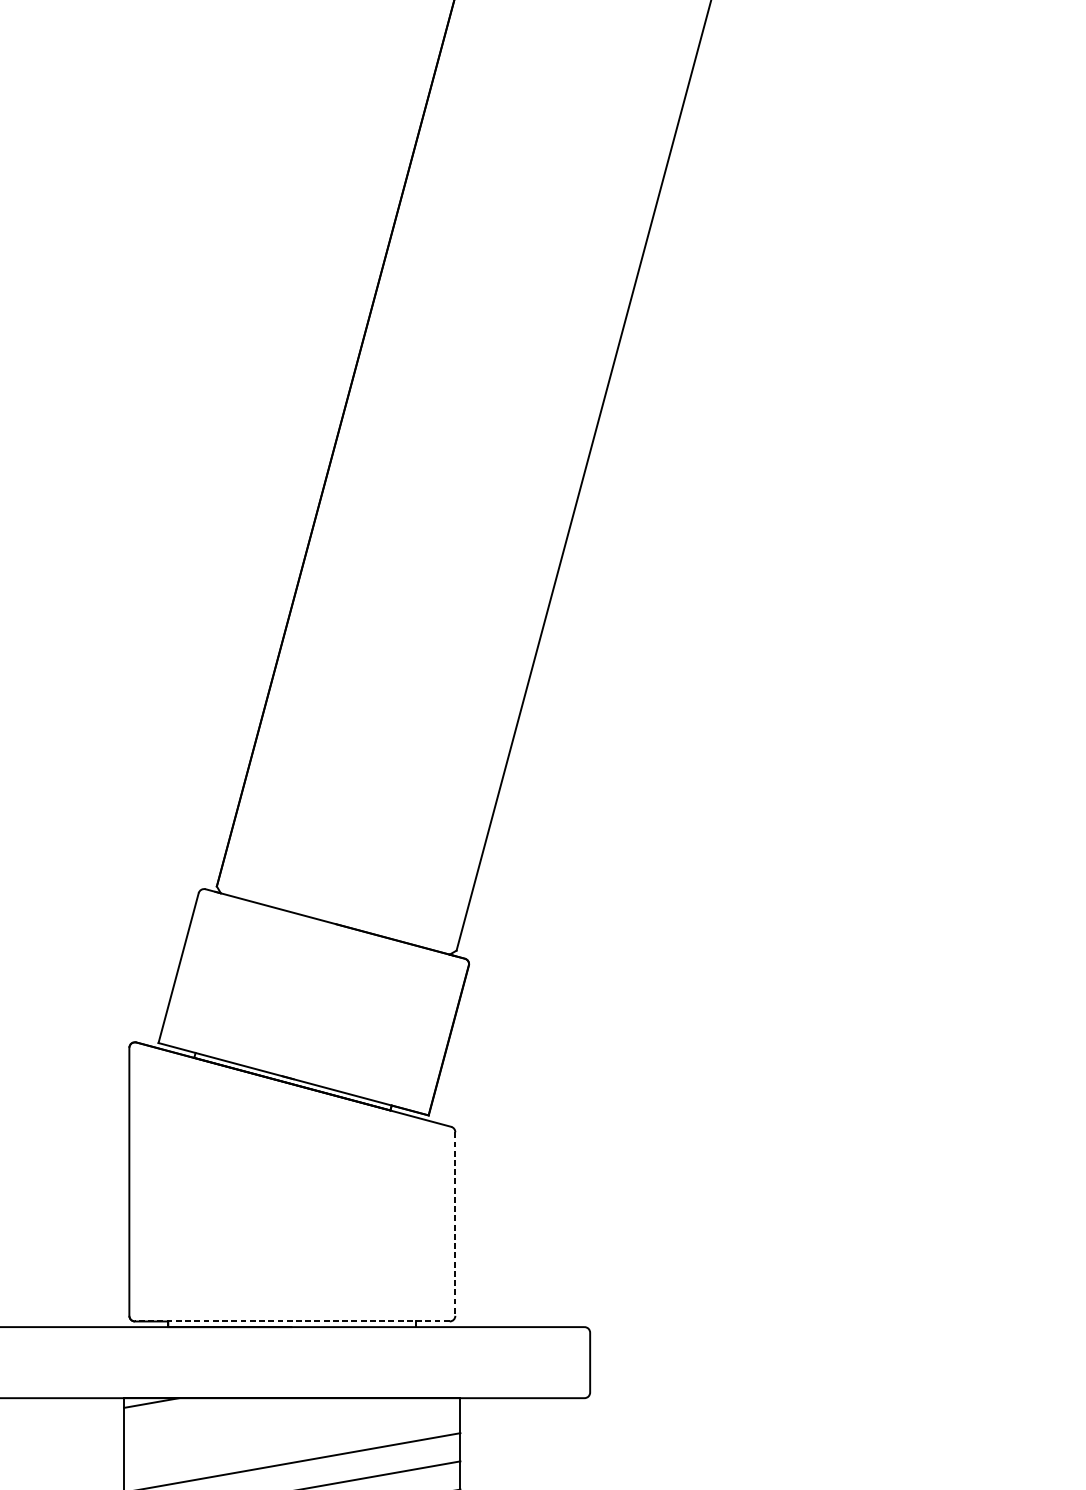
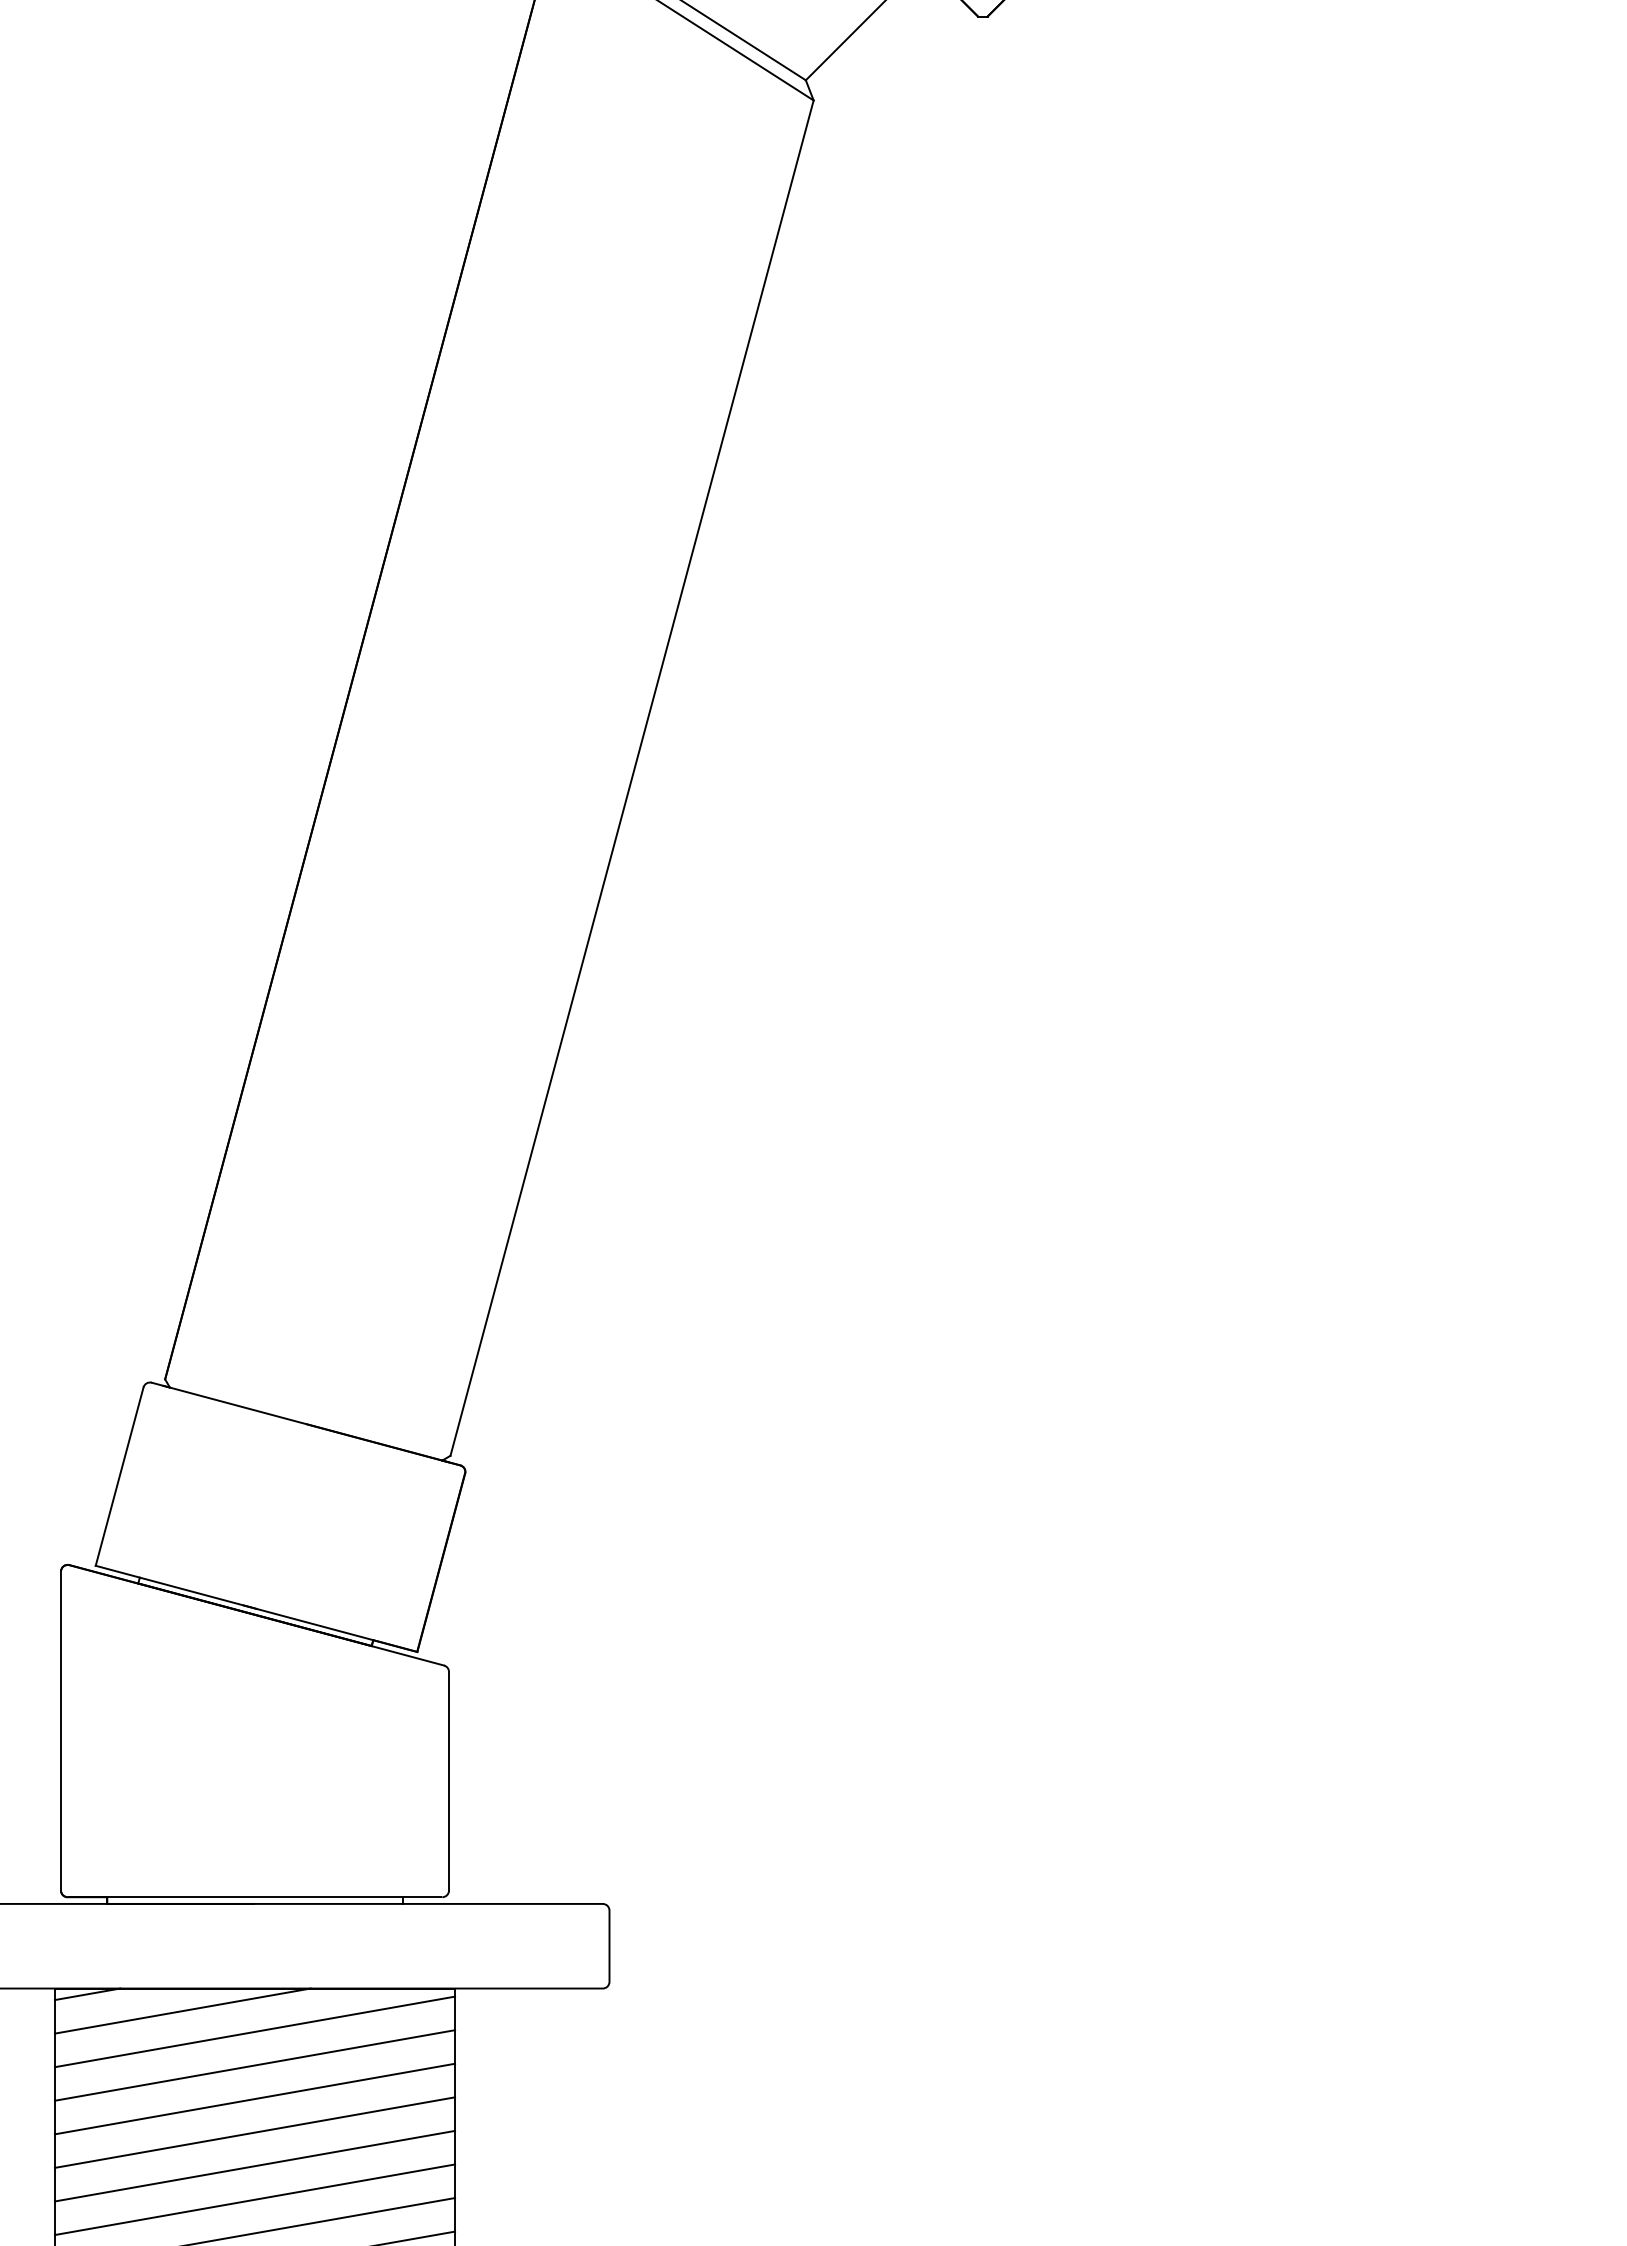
line: (455, 1224) -> (449, 1781), dashed -> solid
line: (291, 1321) -> (254, 1897), dashed -> solid
line: (231, 1416) -> (182, 2010), added
line: (291, 1434) -> (254, 2031), added

